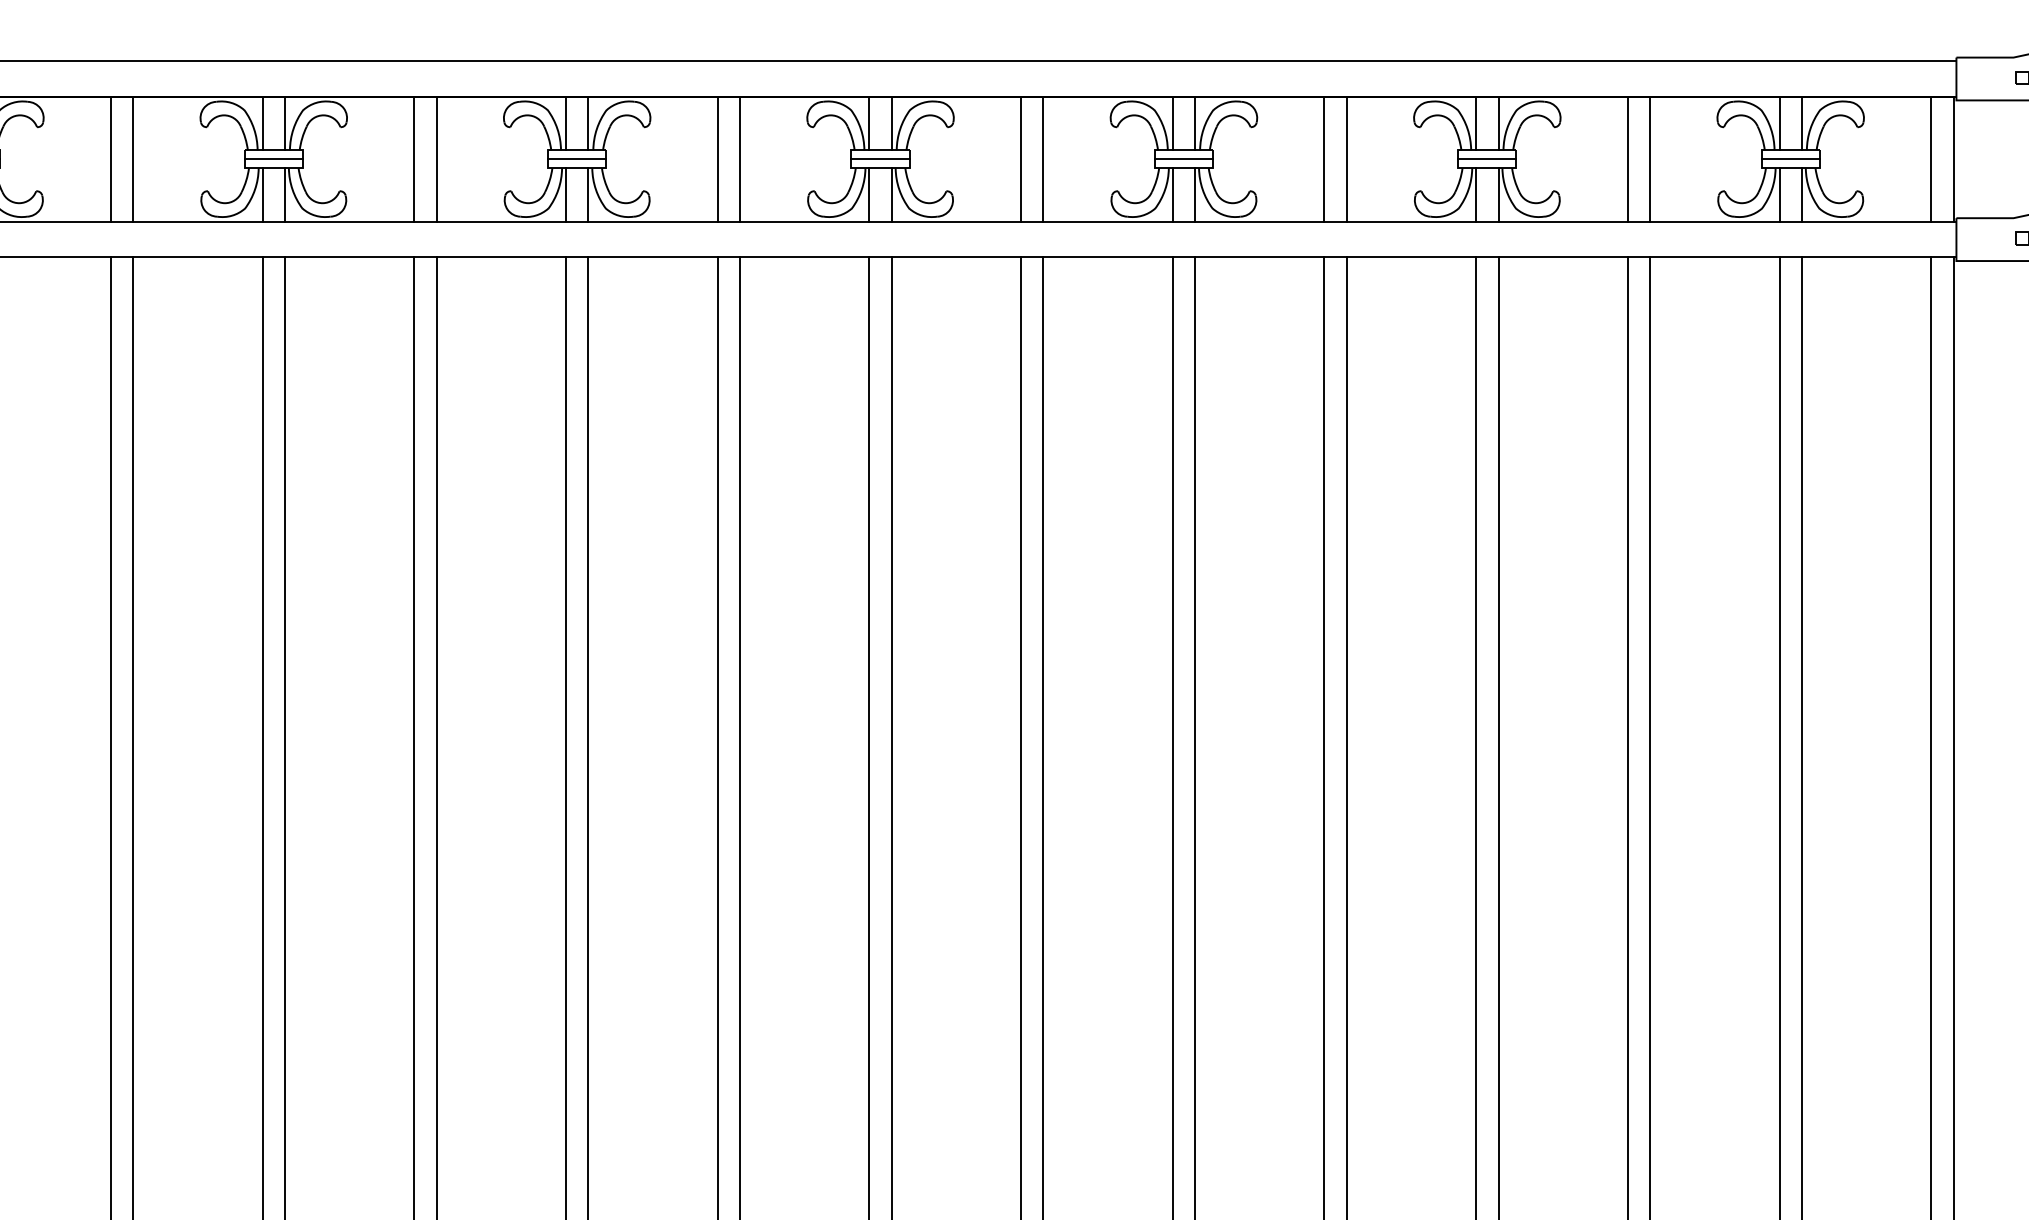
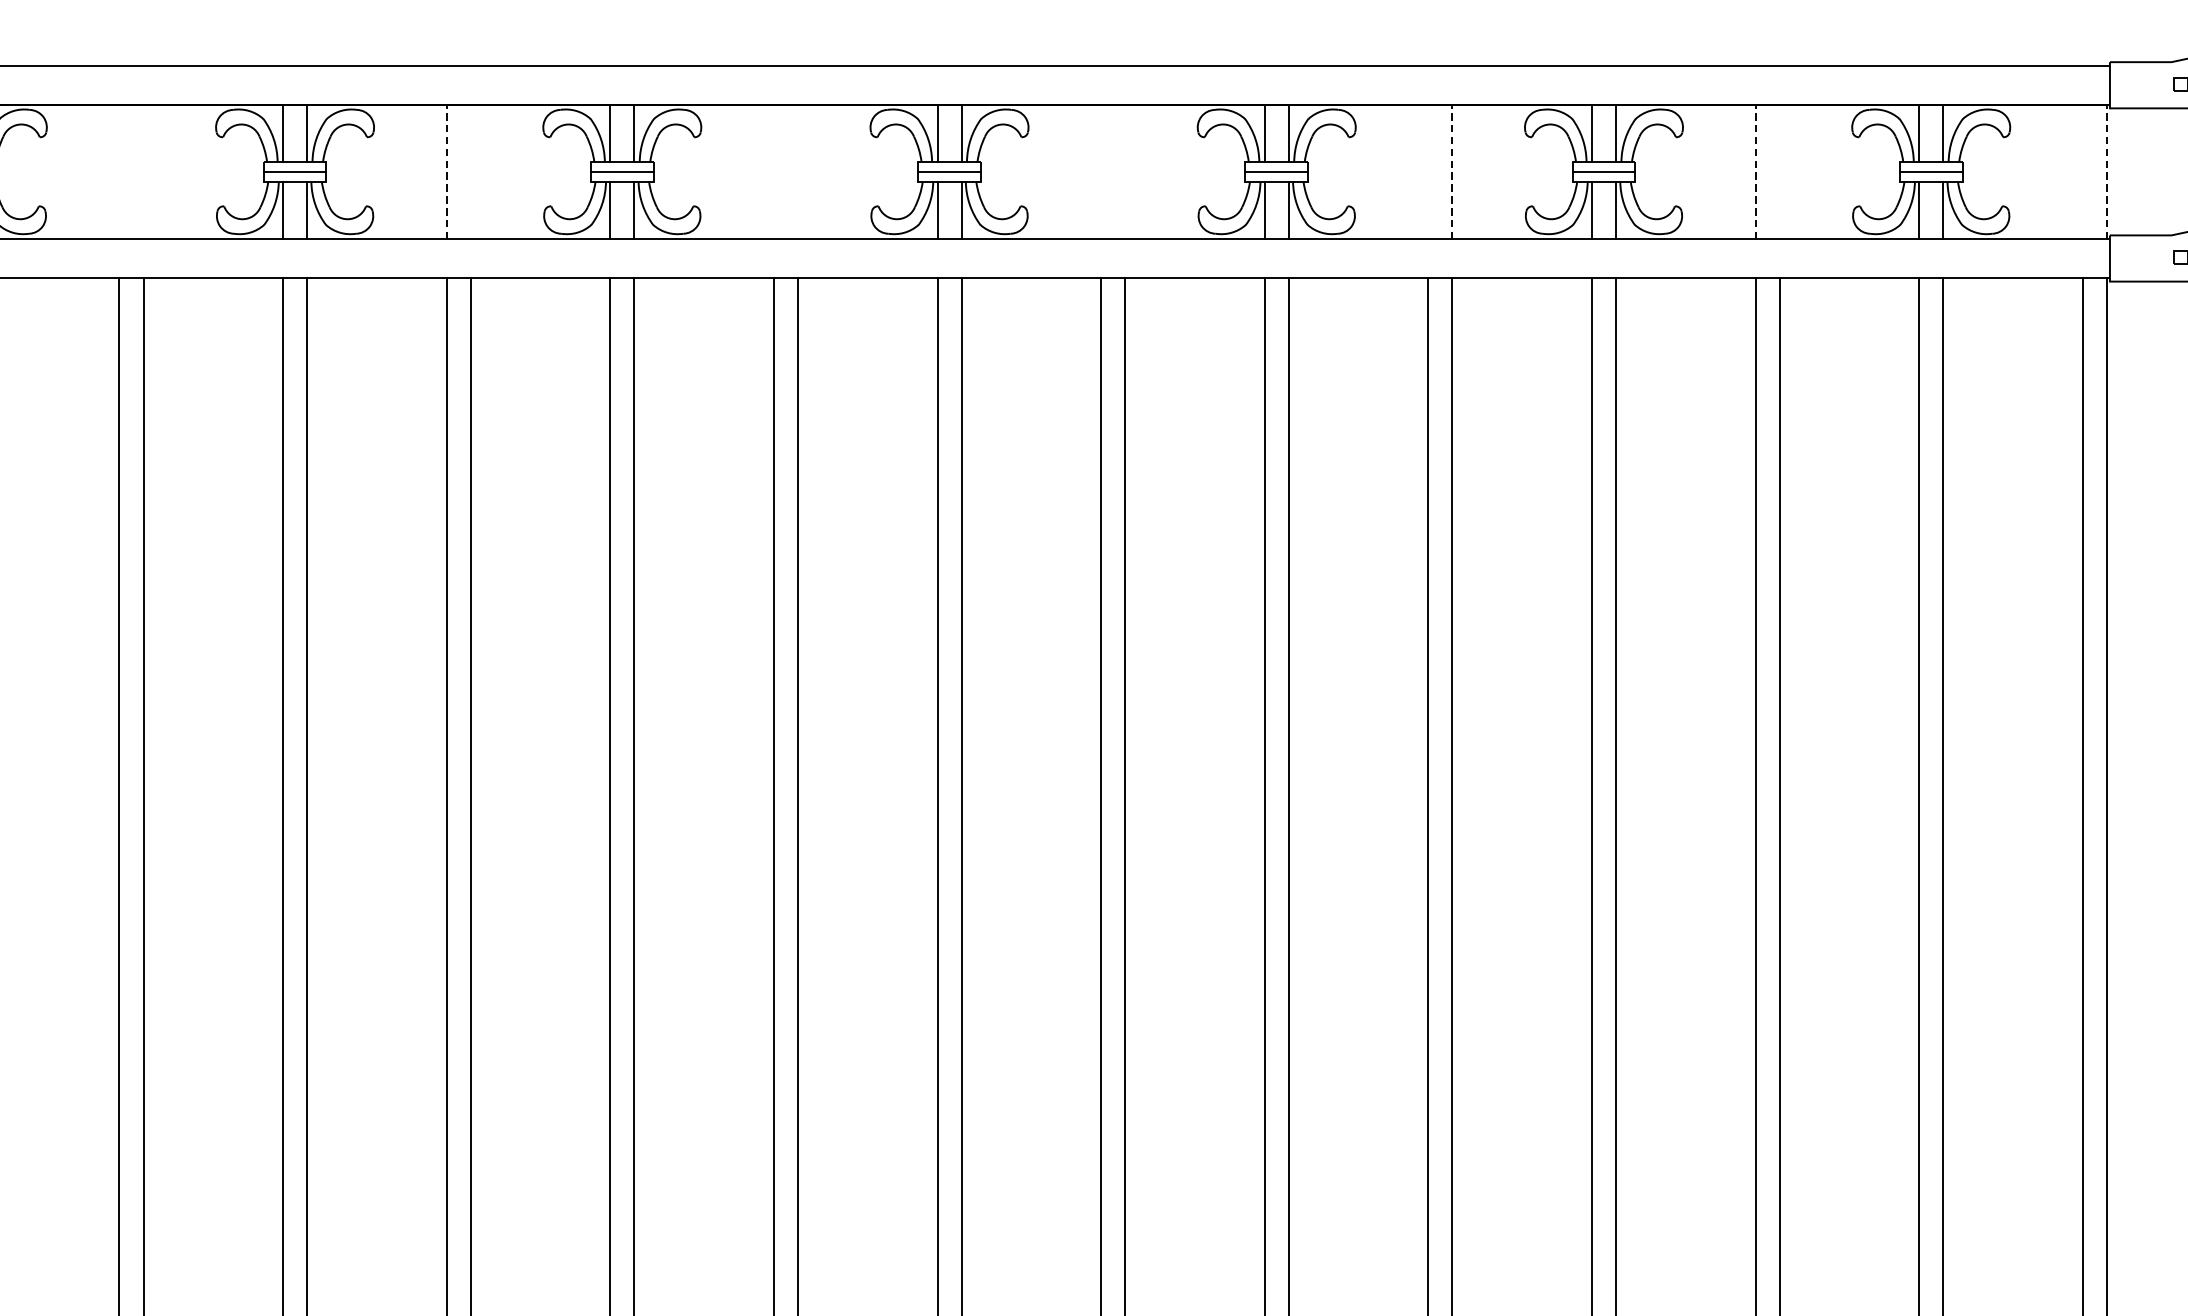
line: (110, 158) -> (118, 171), removed
line: (133, 158) -> (143, 171), removed
line: (414, 158) -> (446, 171), solid -> dashed
line: (436, 158) -> (470, 171), removed
line: (717, 158) -> (773, 171), removed
line: (740, 158) -> (798, 171), removed
line: (1021, 158) -> (1101, 171), removed
line: (1043, 158) -> (1125, 171), removed
line: (1324, 158) -> (1428, 171), removed
line: (1346, 158) -> (1452, 171), solid -> dashed
line: (1627, 158) -> (1755, 171), solid -> dashed
line: (1650, 158) -> (1779, 171), removed
line: (1931, 158) -> (2083, 171), removed
line: (1953, 158) -> (2106, 171), solid -> dashed

